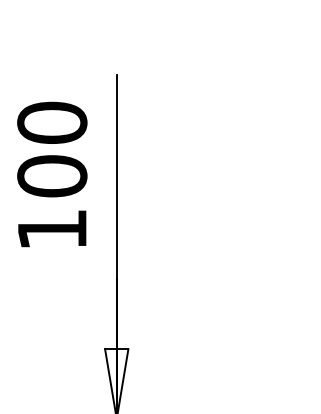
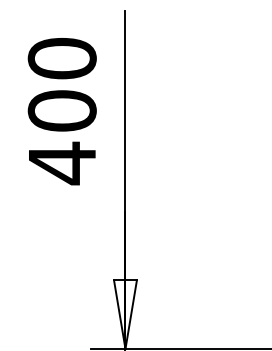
text: (52, 229) -> (62, 163), 100 -> 400

